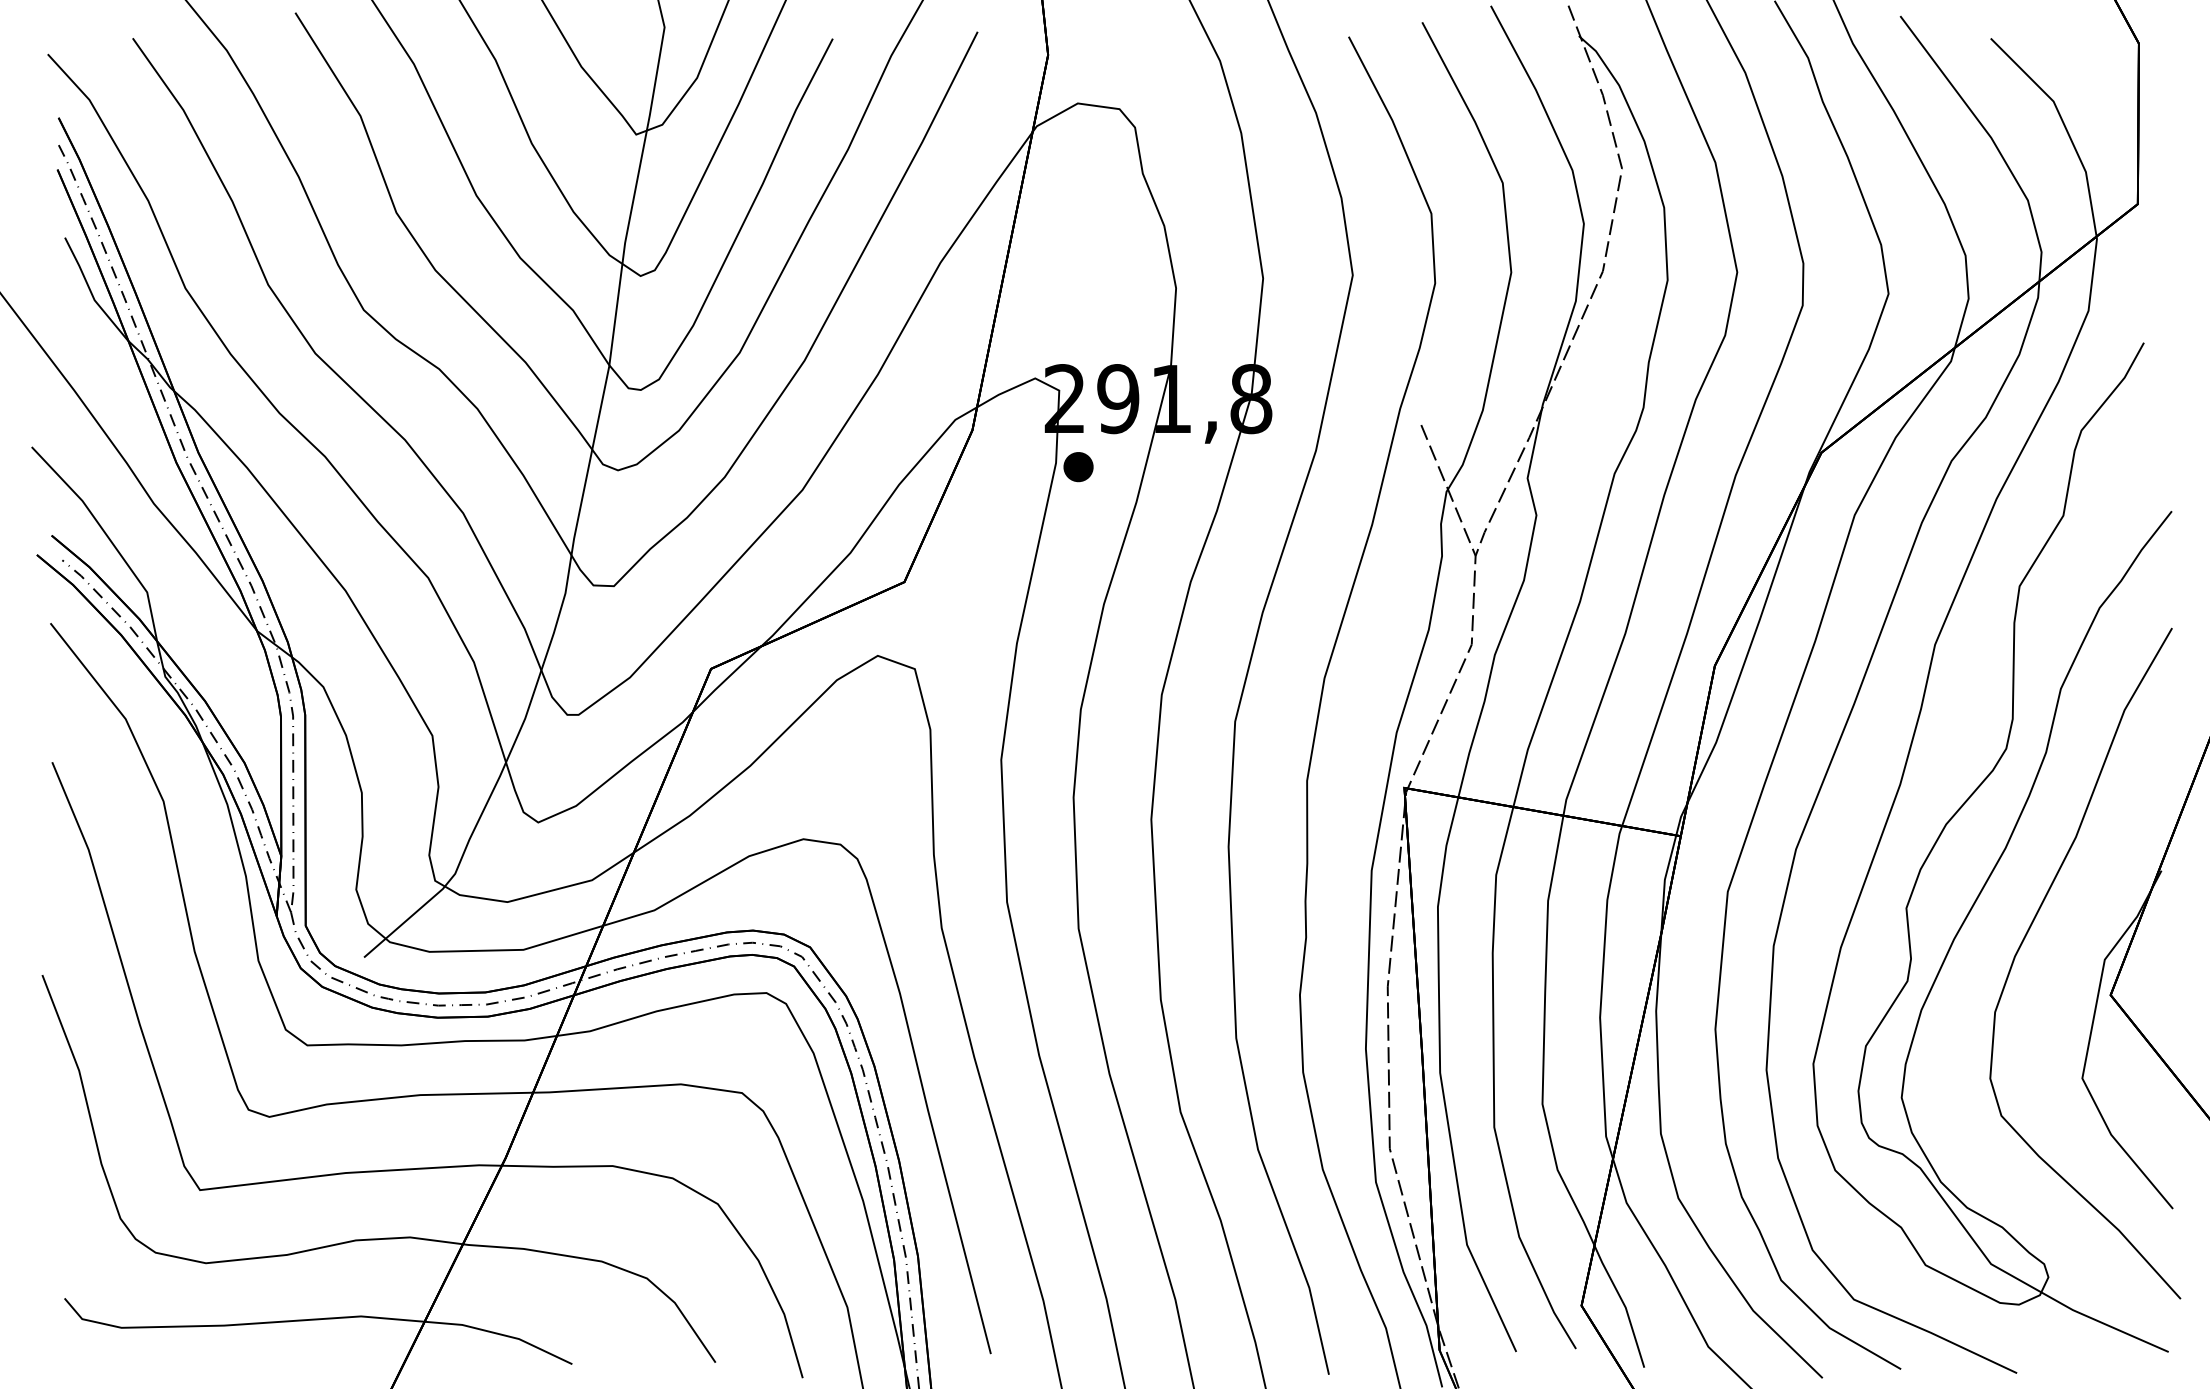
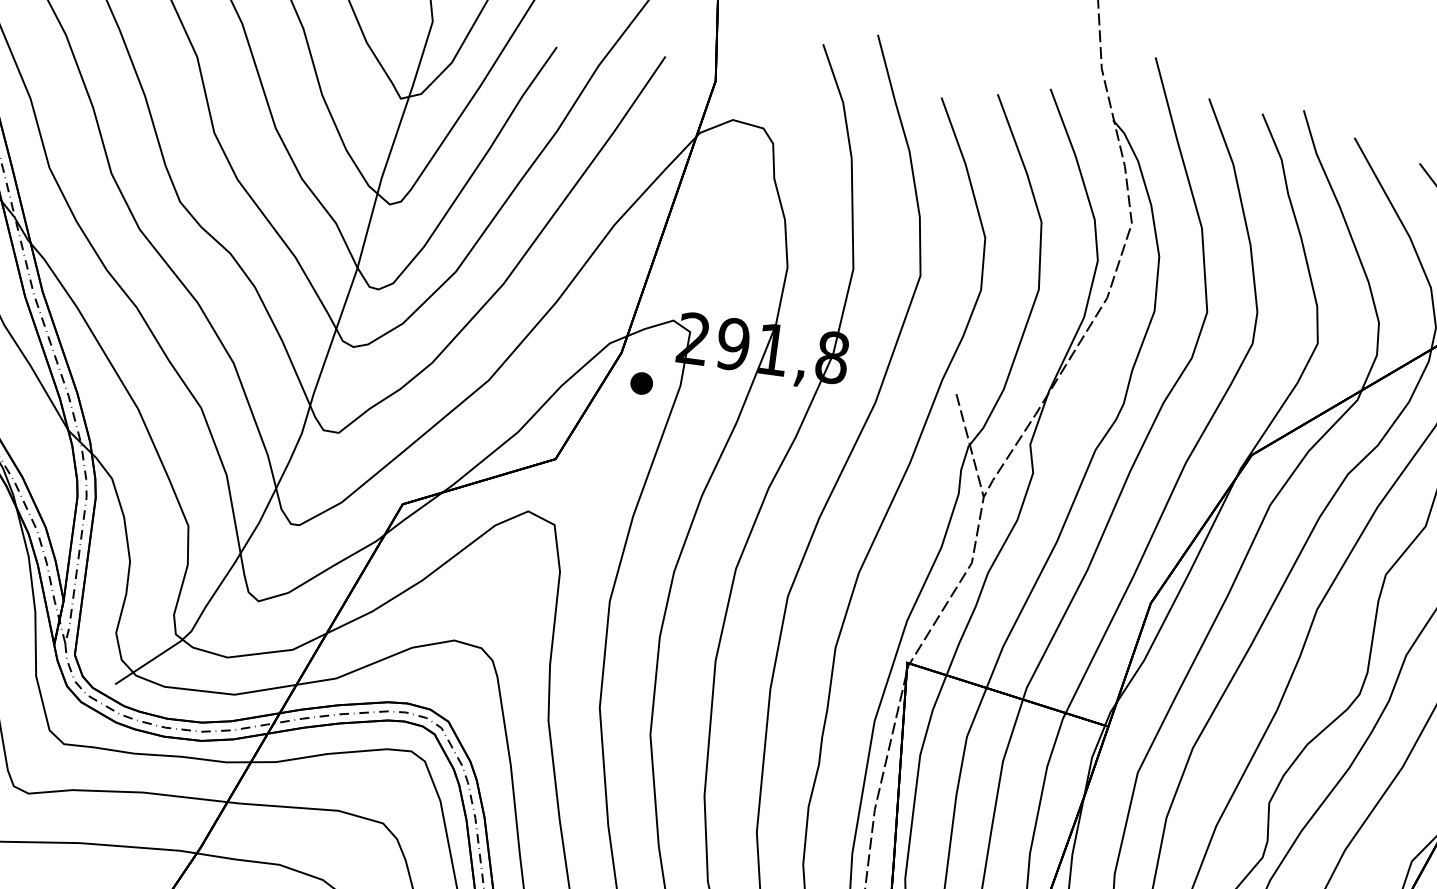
part: (1078, 467) -> (641, 383), moved

